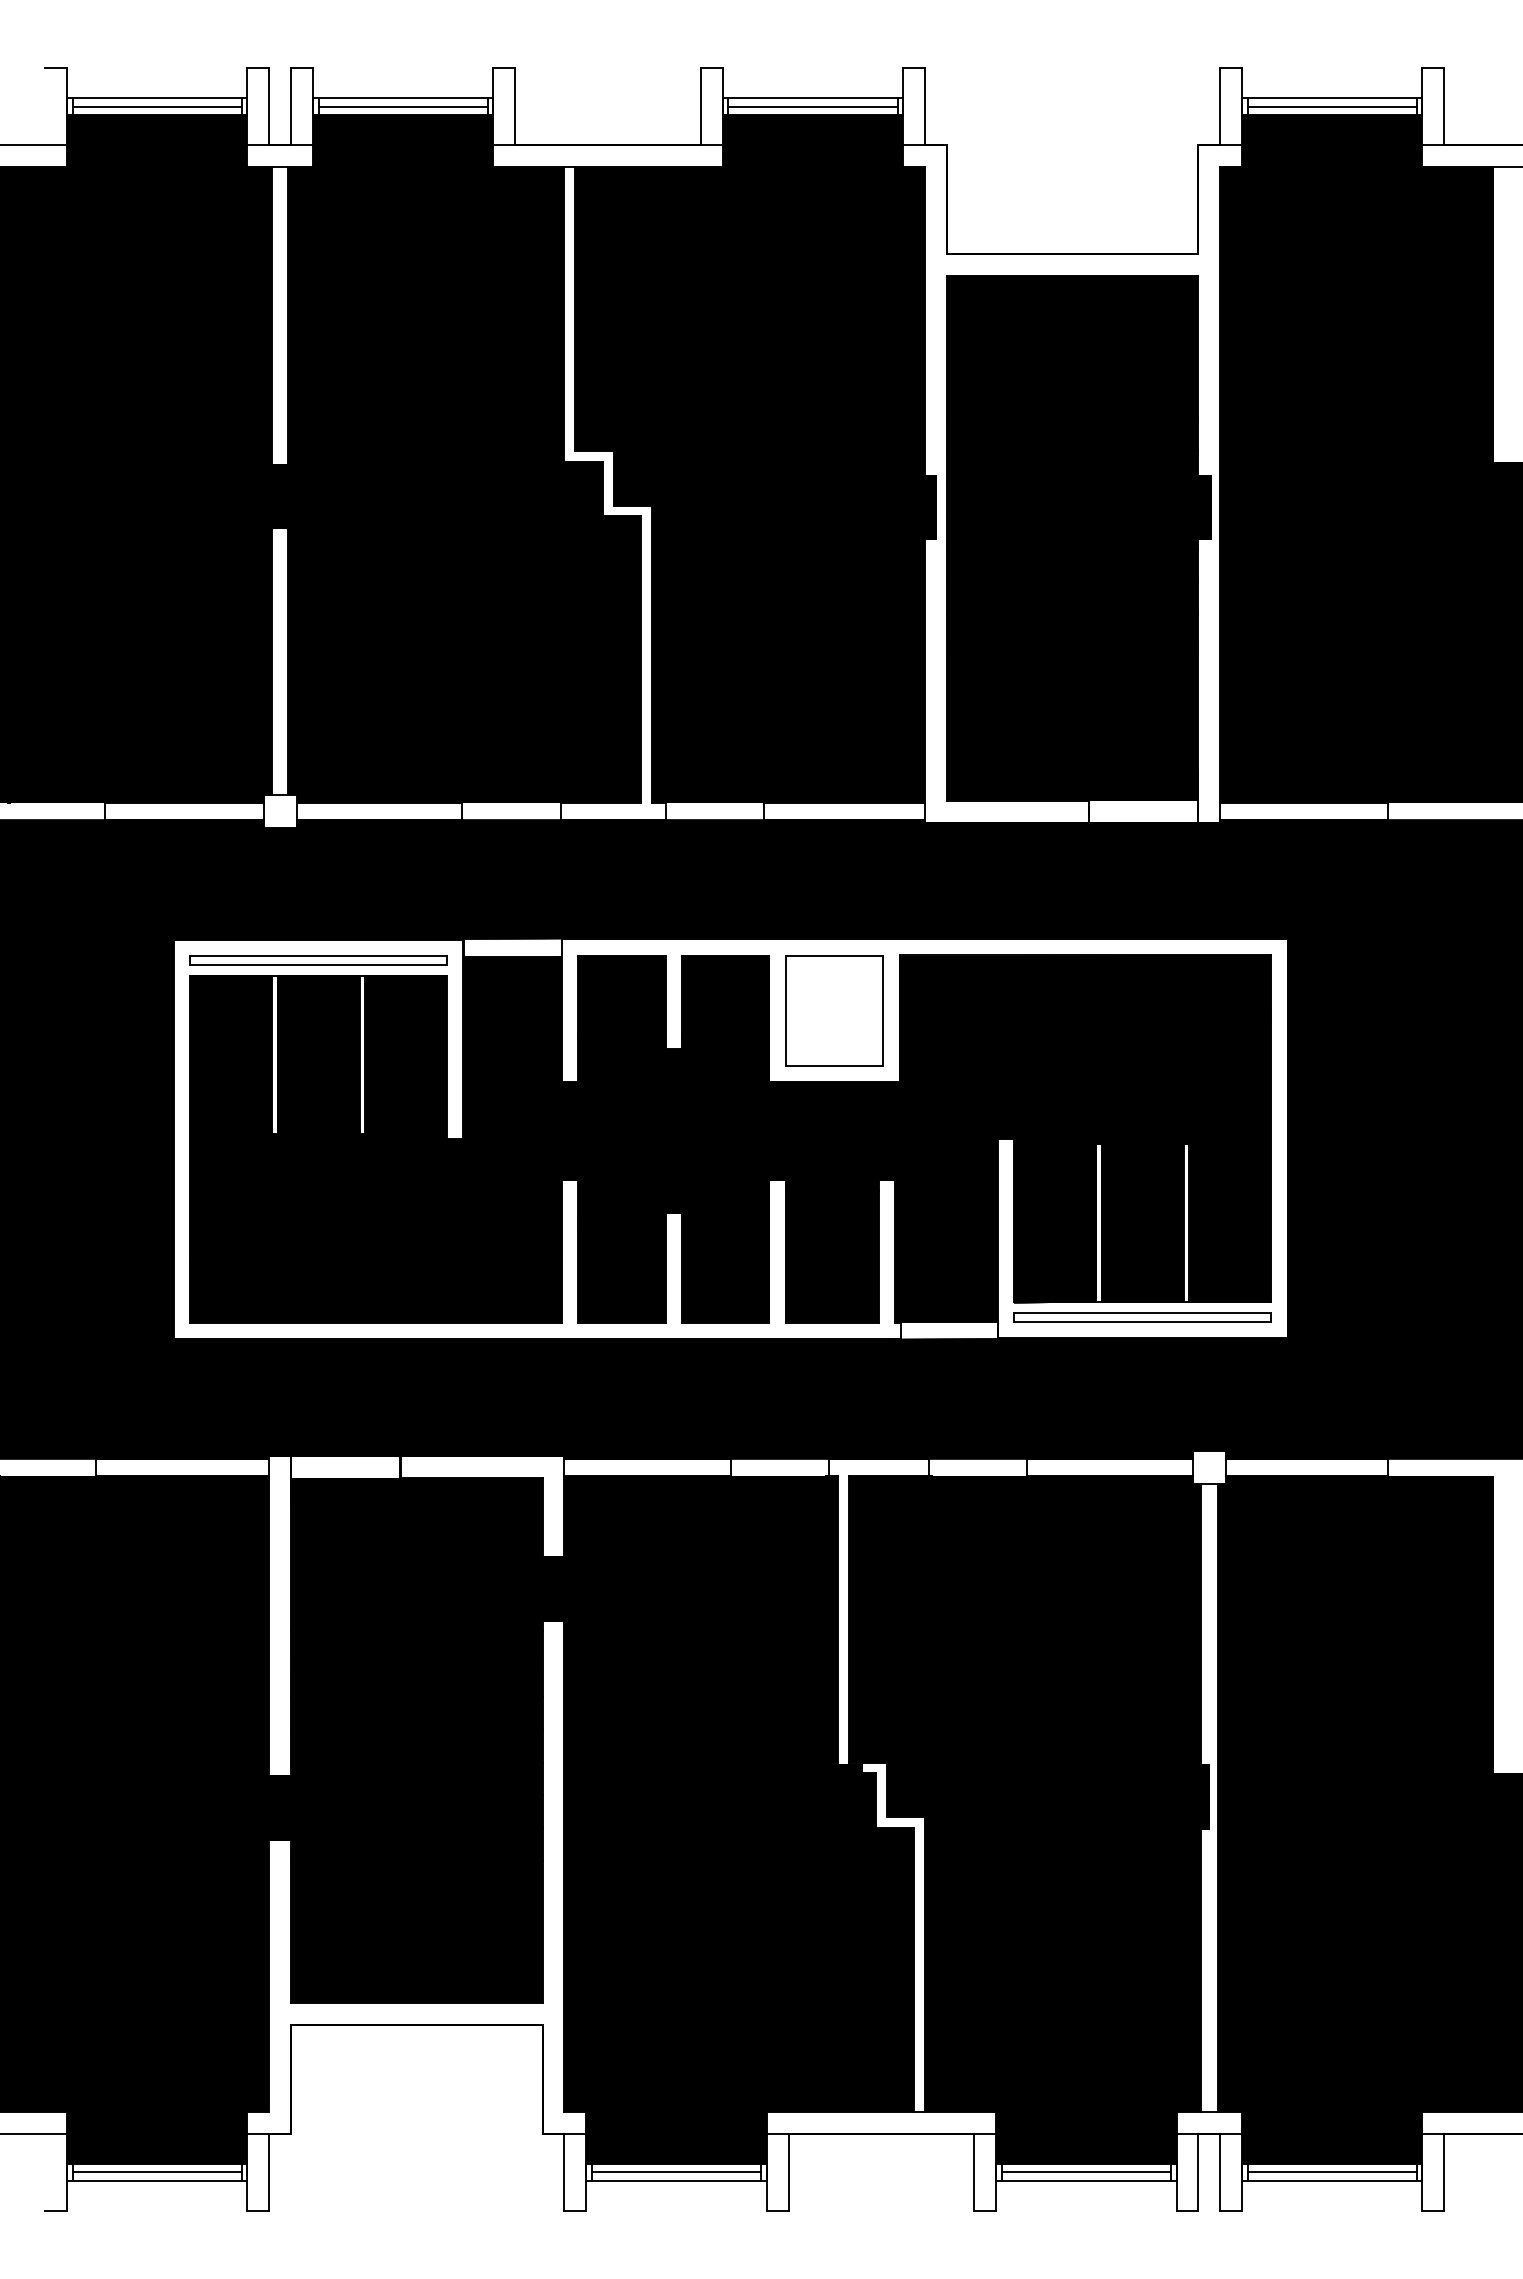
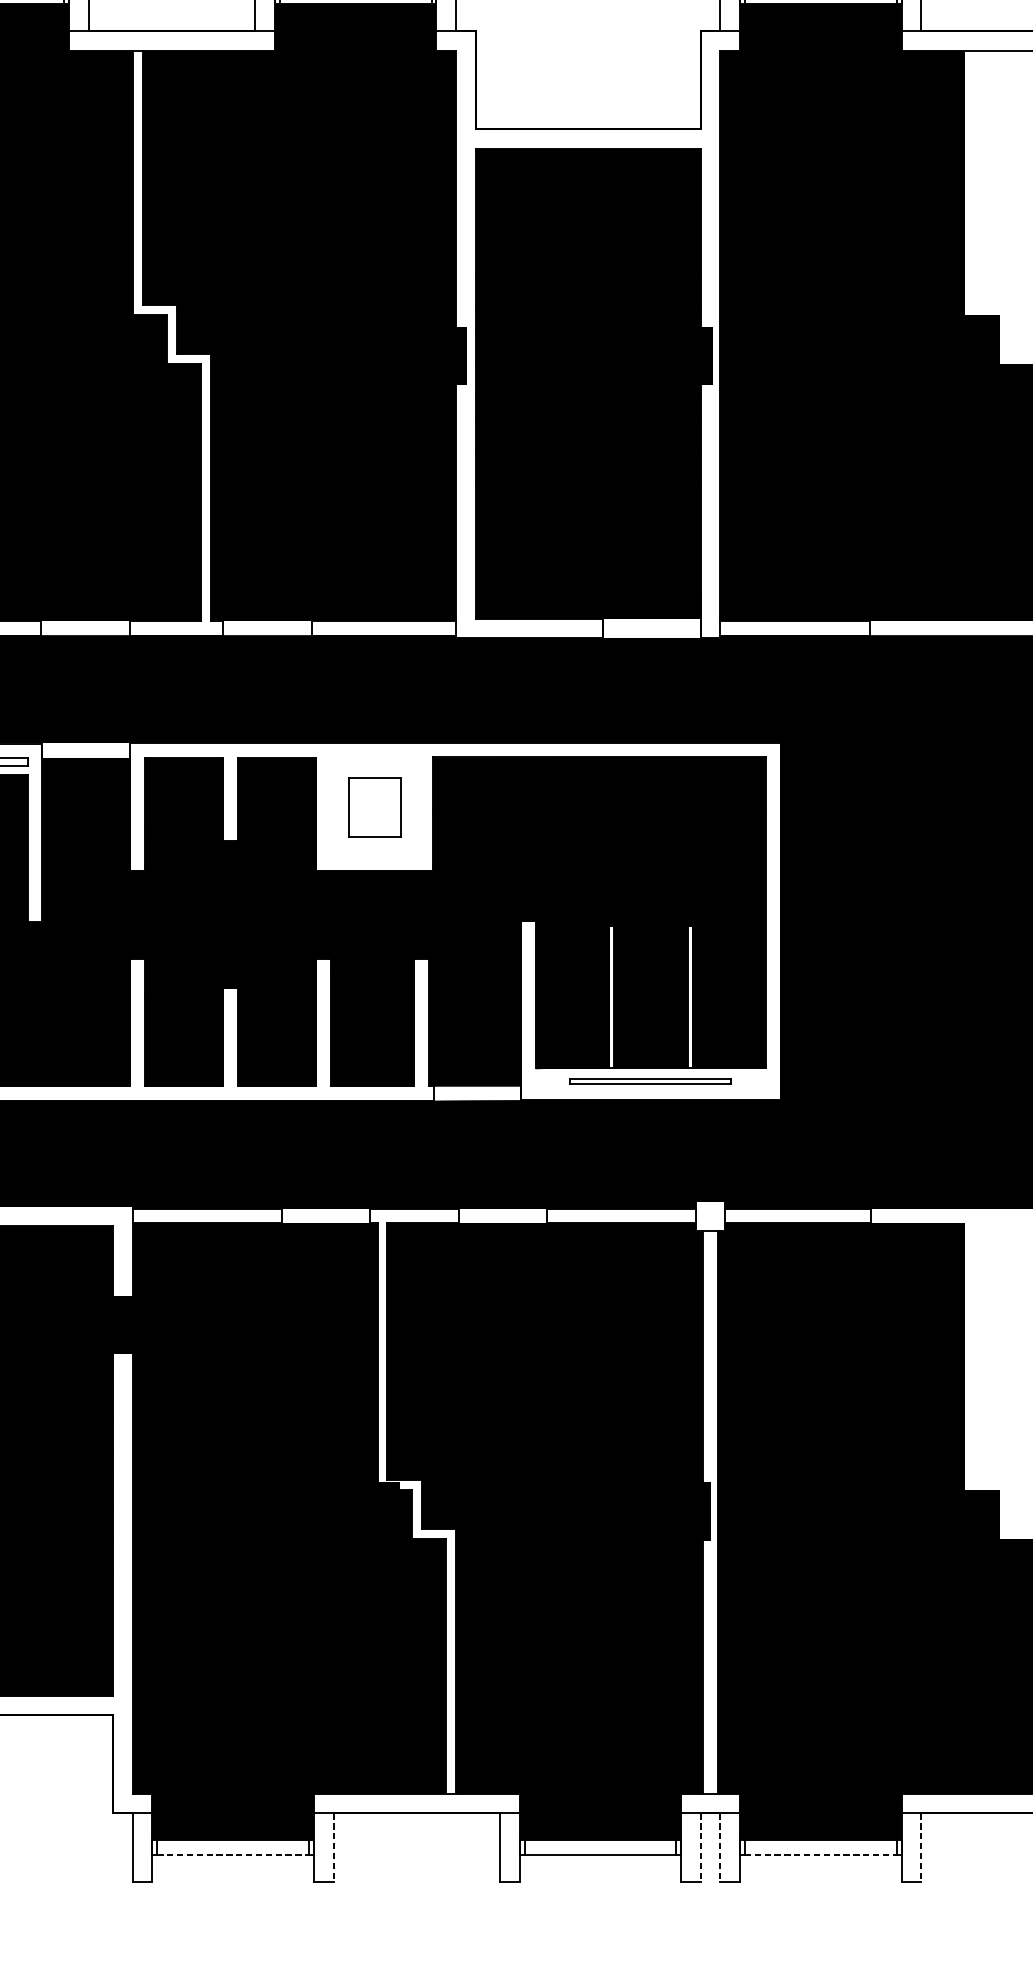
part: (834, 1010) -> (374, 806), size x0.6
part: (1142, 1317) -> (650, 1081), size x0.7
line: (676, 2172) -> (233, 1847), removed
line: (788, 2172) -> (333, 1847), solid -> dashed
line: (1086, 2172) -> (600, 1847), removed
line: (1198, 2172) -> (700, 1847), solid -> dashed
line: (1220, 2172) -> (720, 1847), solid -> dashed
line: (1331, 2172) -> (820, 1847), removed
line: (1444, 2172) -> (921, 1847), solid -> dashed
line: (676, 2180) -> (233, 1854), solid -> dashed
line: (1332, 2180) -> (820, 1854), solid -> dashed

